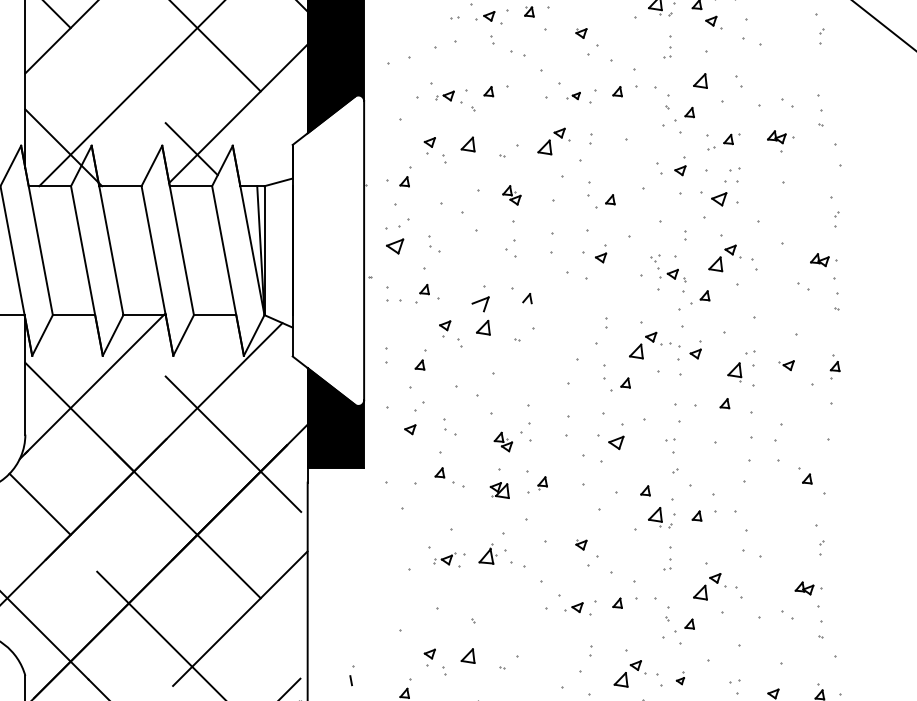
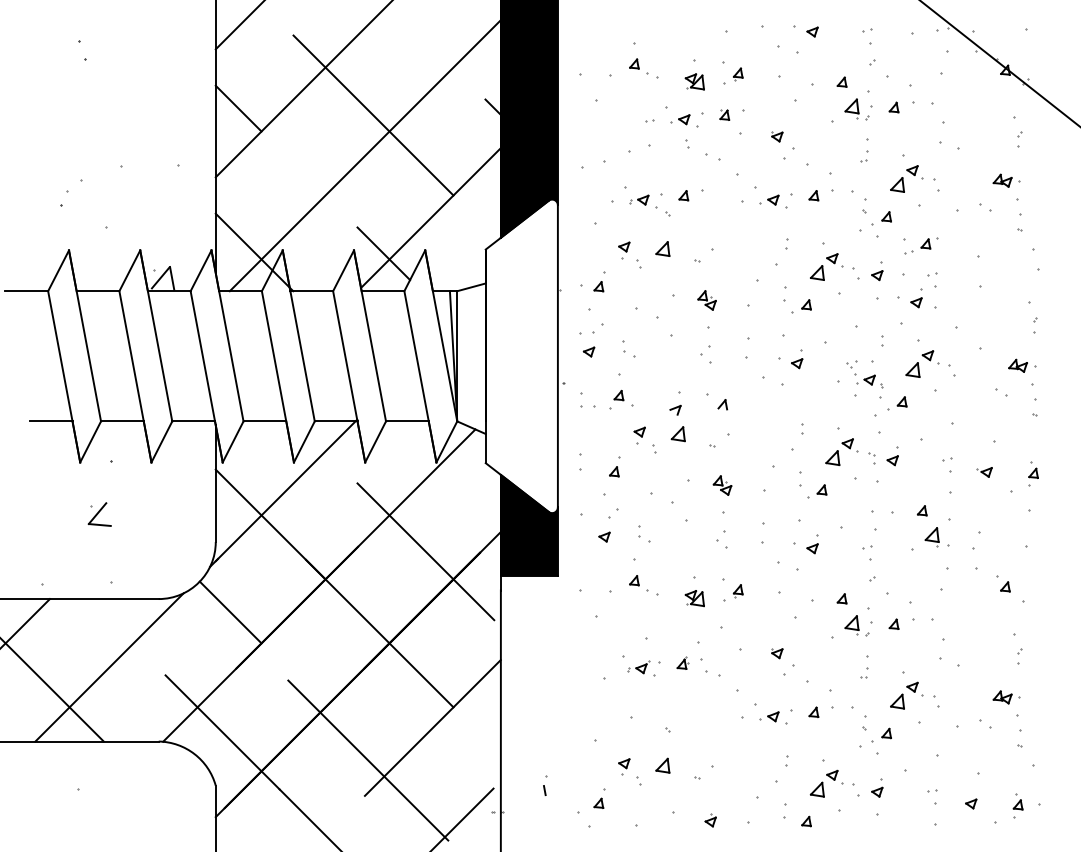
part: (713, 23) -> (914, 172), moved
part: (573, 95) -> (769, 199), size x1.43
part: (780, 136) -> (1006, 180), moved
part: (553, 140) -> (826, 266), moved
part: (719, 193) -> (916, 298), size x0.71
part: (394, 245) -> (588, 351), size x0.62
part: (480, 303) -> (675, 409), size x0.62
part: (674, 351) -> (871, 458), size x0.62
part: (734, 372) -> (931, 537), moved
part: (616, 437) -> (812, 544), size x0.71
part: (503, 441) -> (722, 485), moved
part: (487, 553) -> (682, 662), size x0.62
part: (680, 677) -> (877, 787), size x1.43

